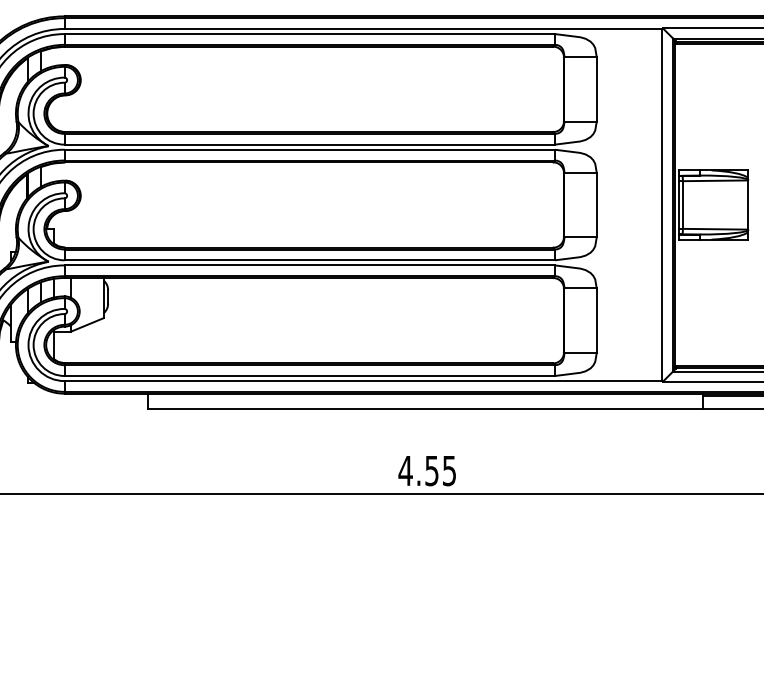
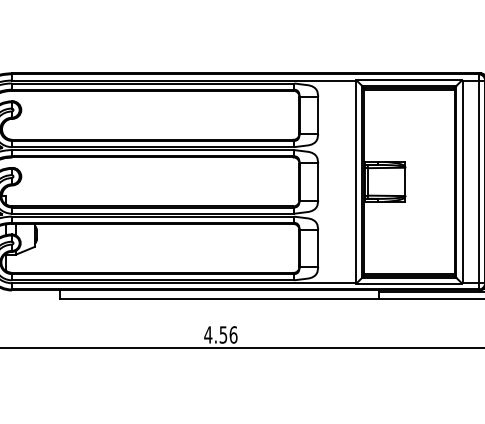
text: (449, 470) -> (233, 334), 4.55 -> 4.56

